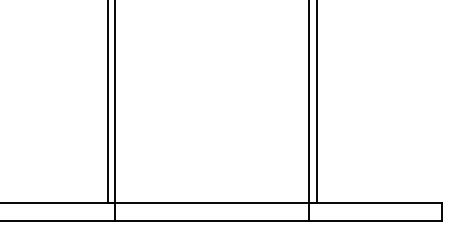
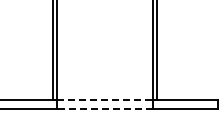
line: (211, 203) -> (104, 100), solid -> dashed
line: (211, 221) -> (104, 109), solid -> dashed

